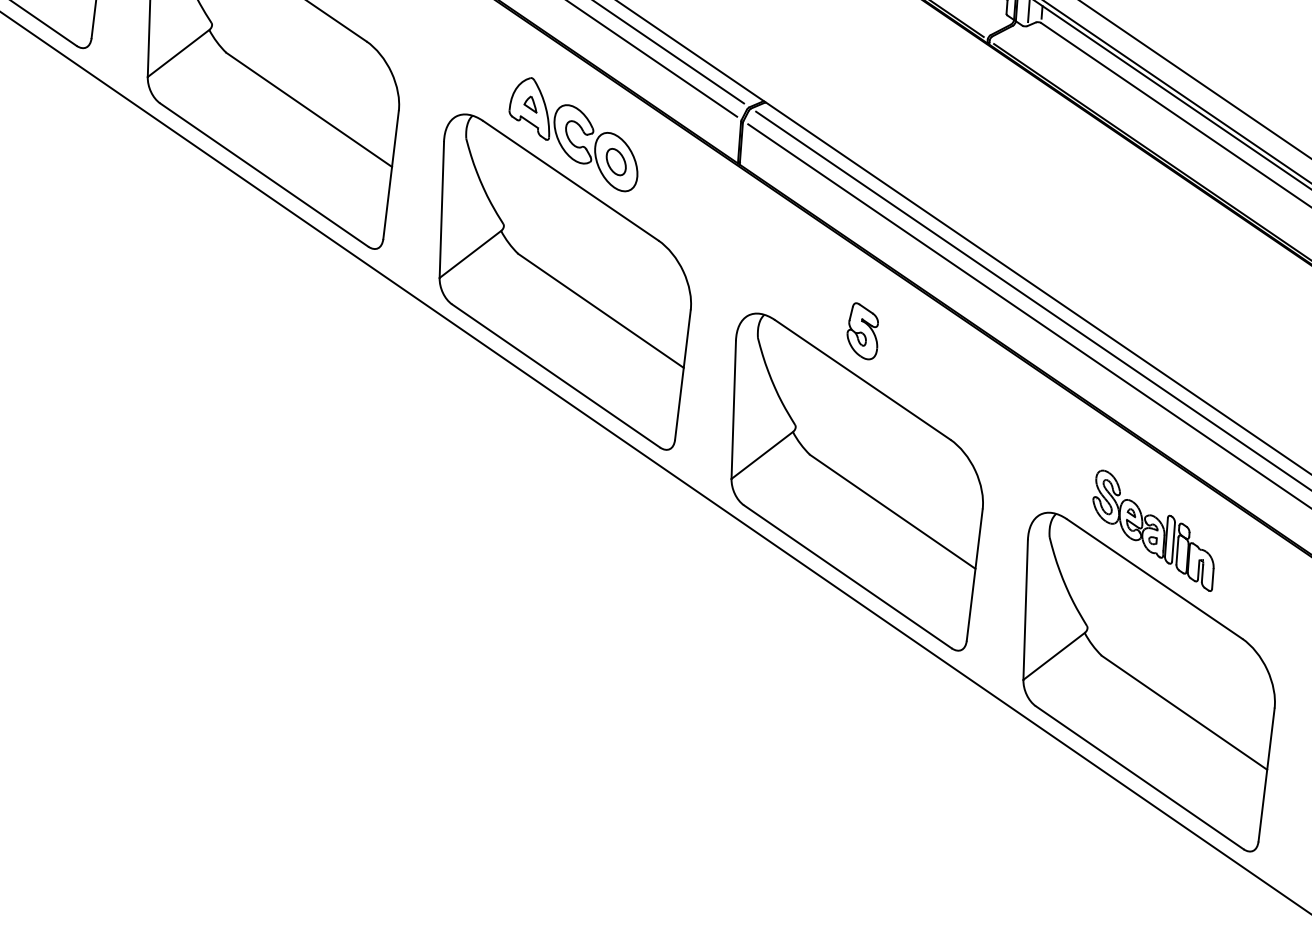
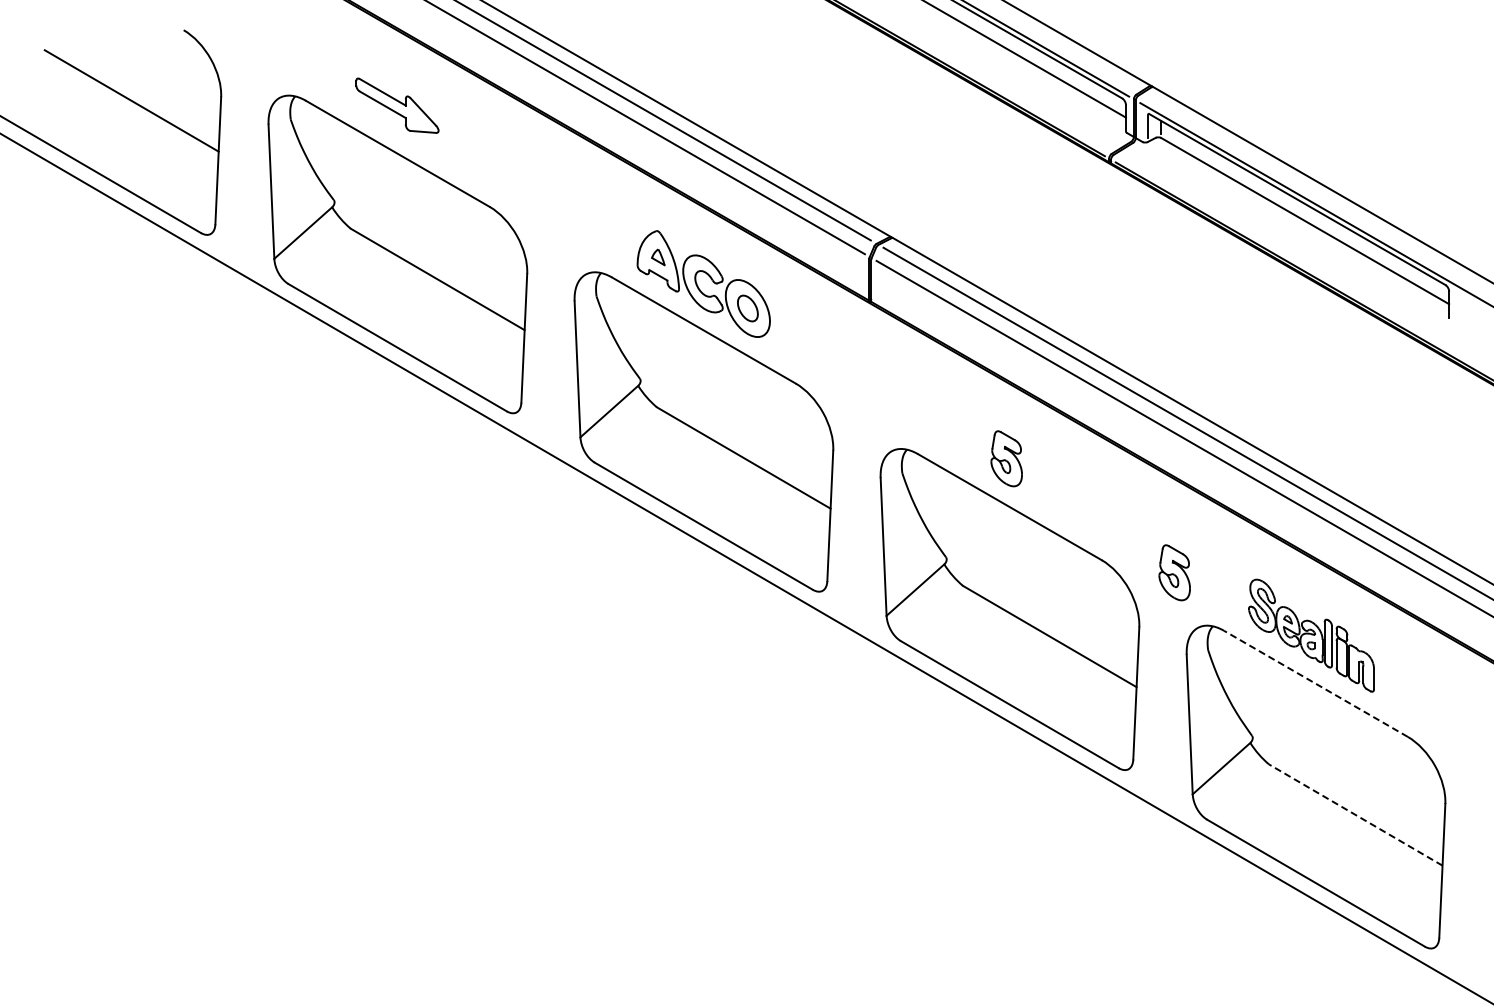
part: (1021, 457) -> (1174, 572), added
line: (1154, 578) -> (1315, 683), solid -> dashed
line: (1184, 712) -> (1355, 814), solid -> dashed

